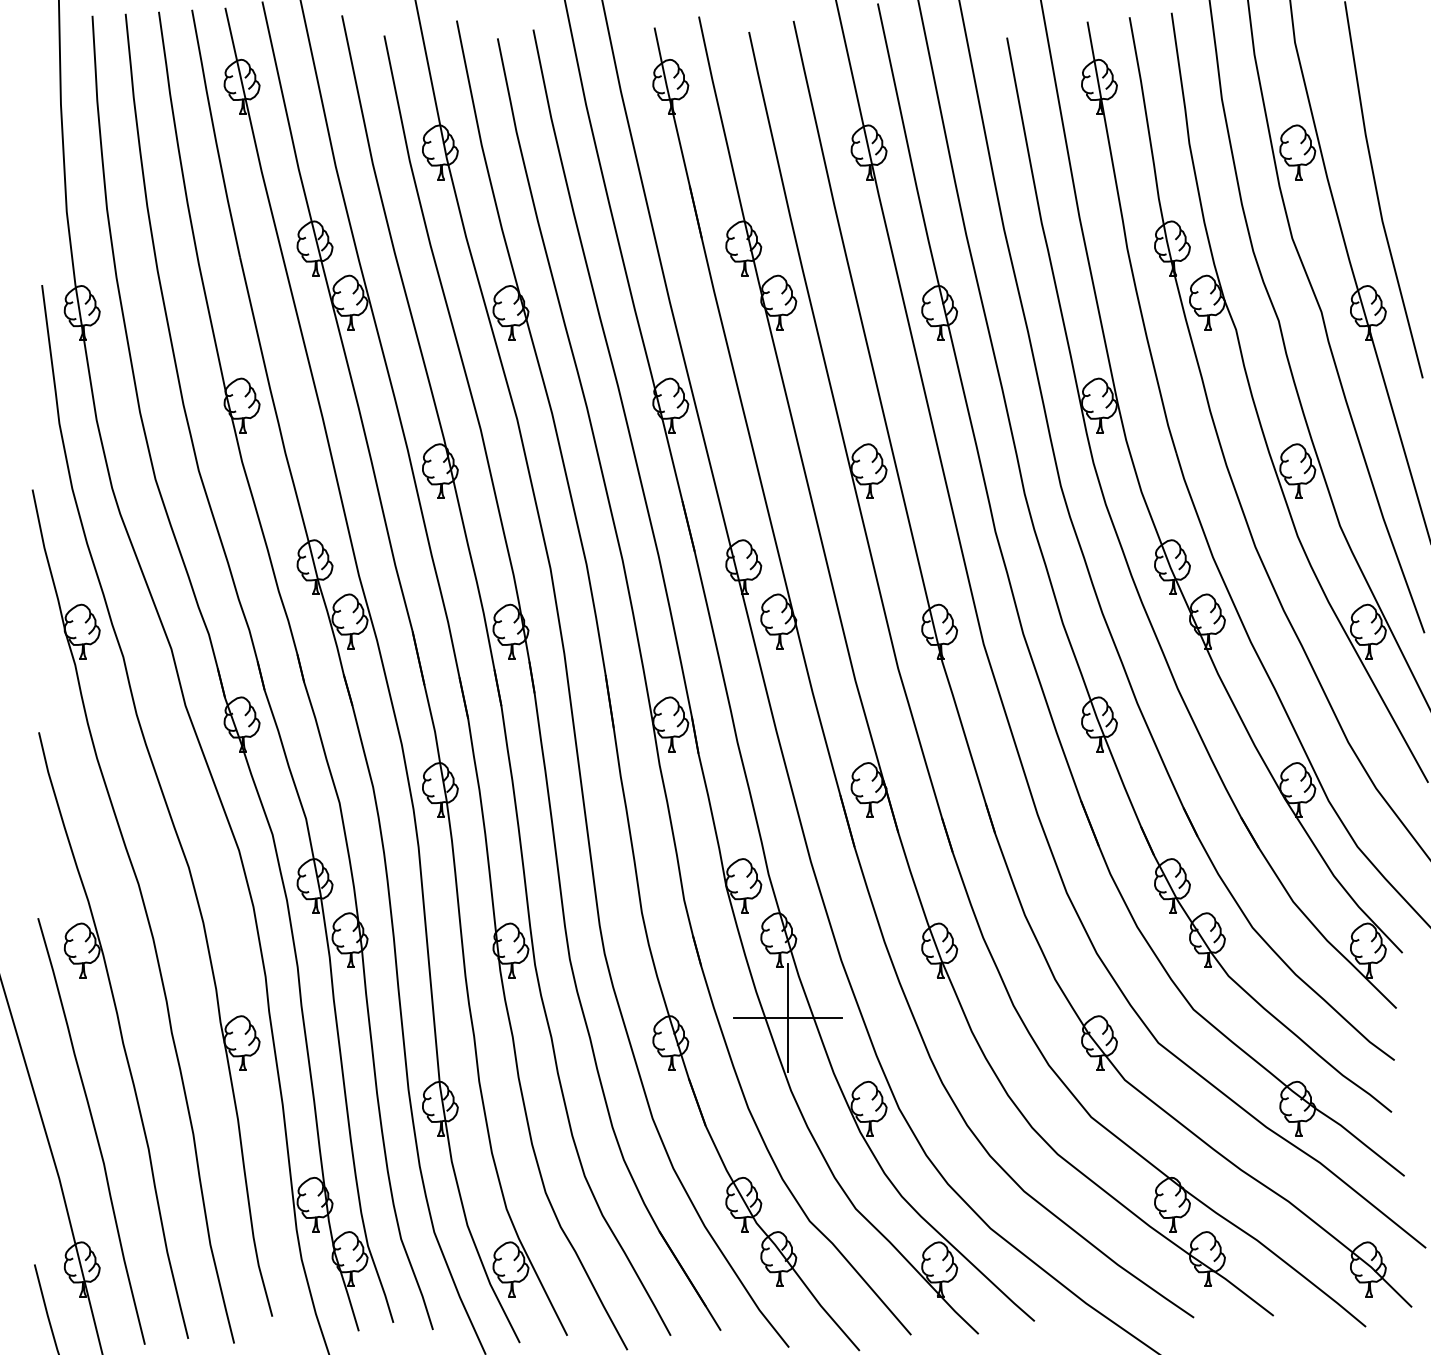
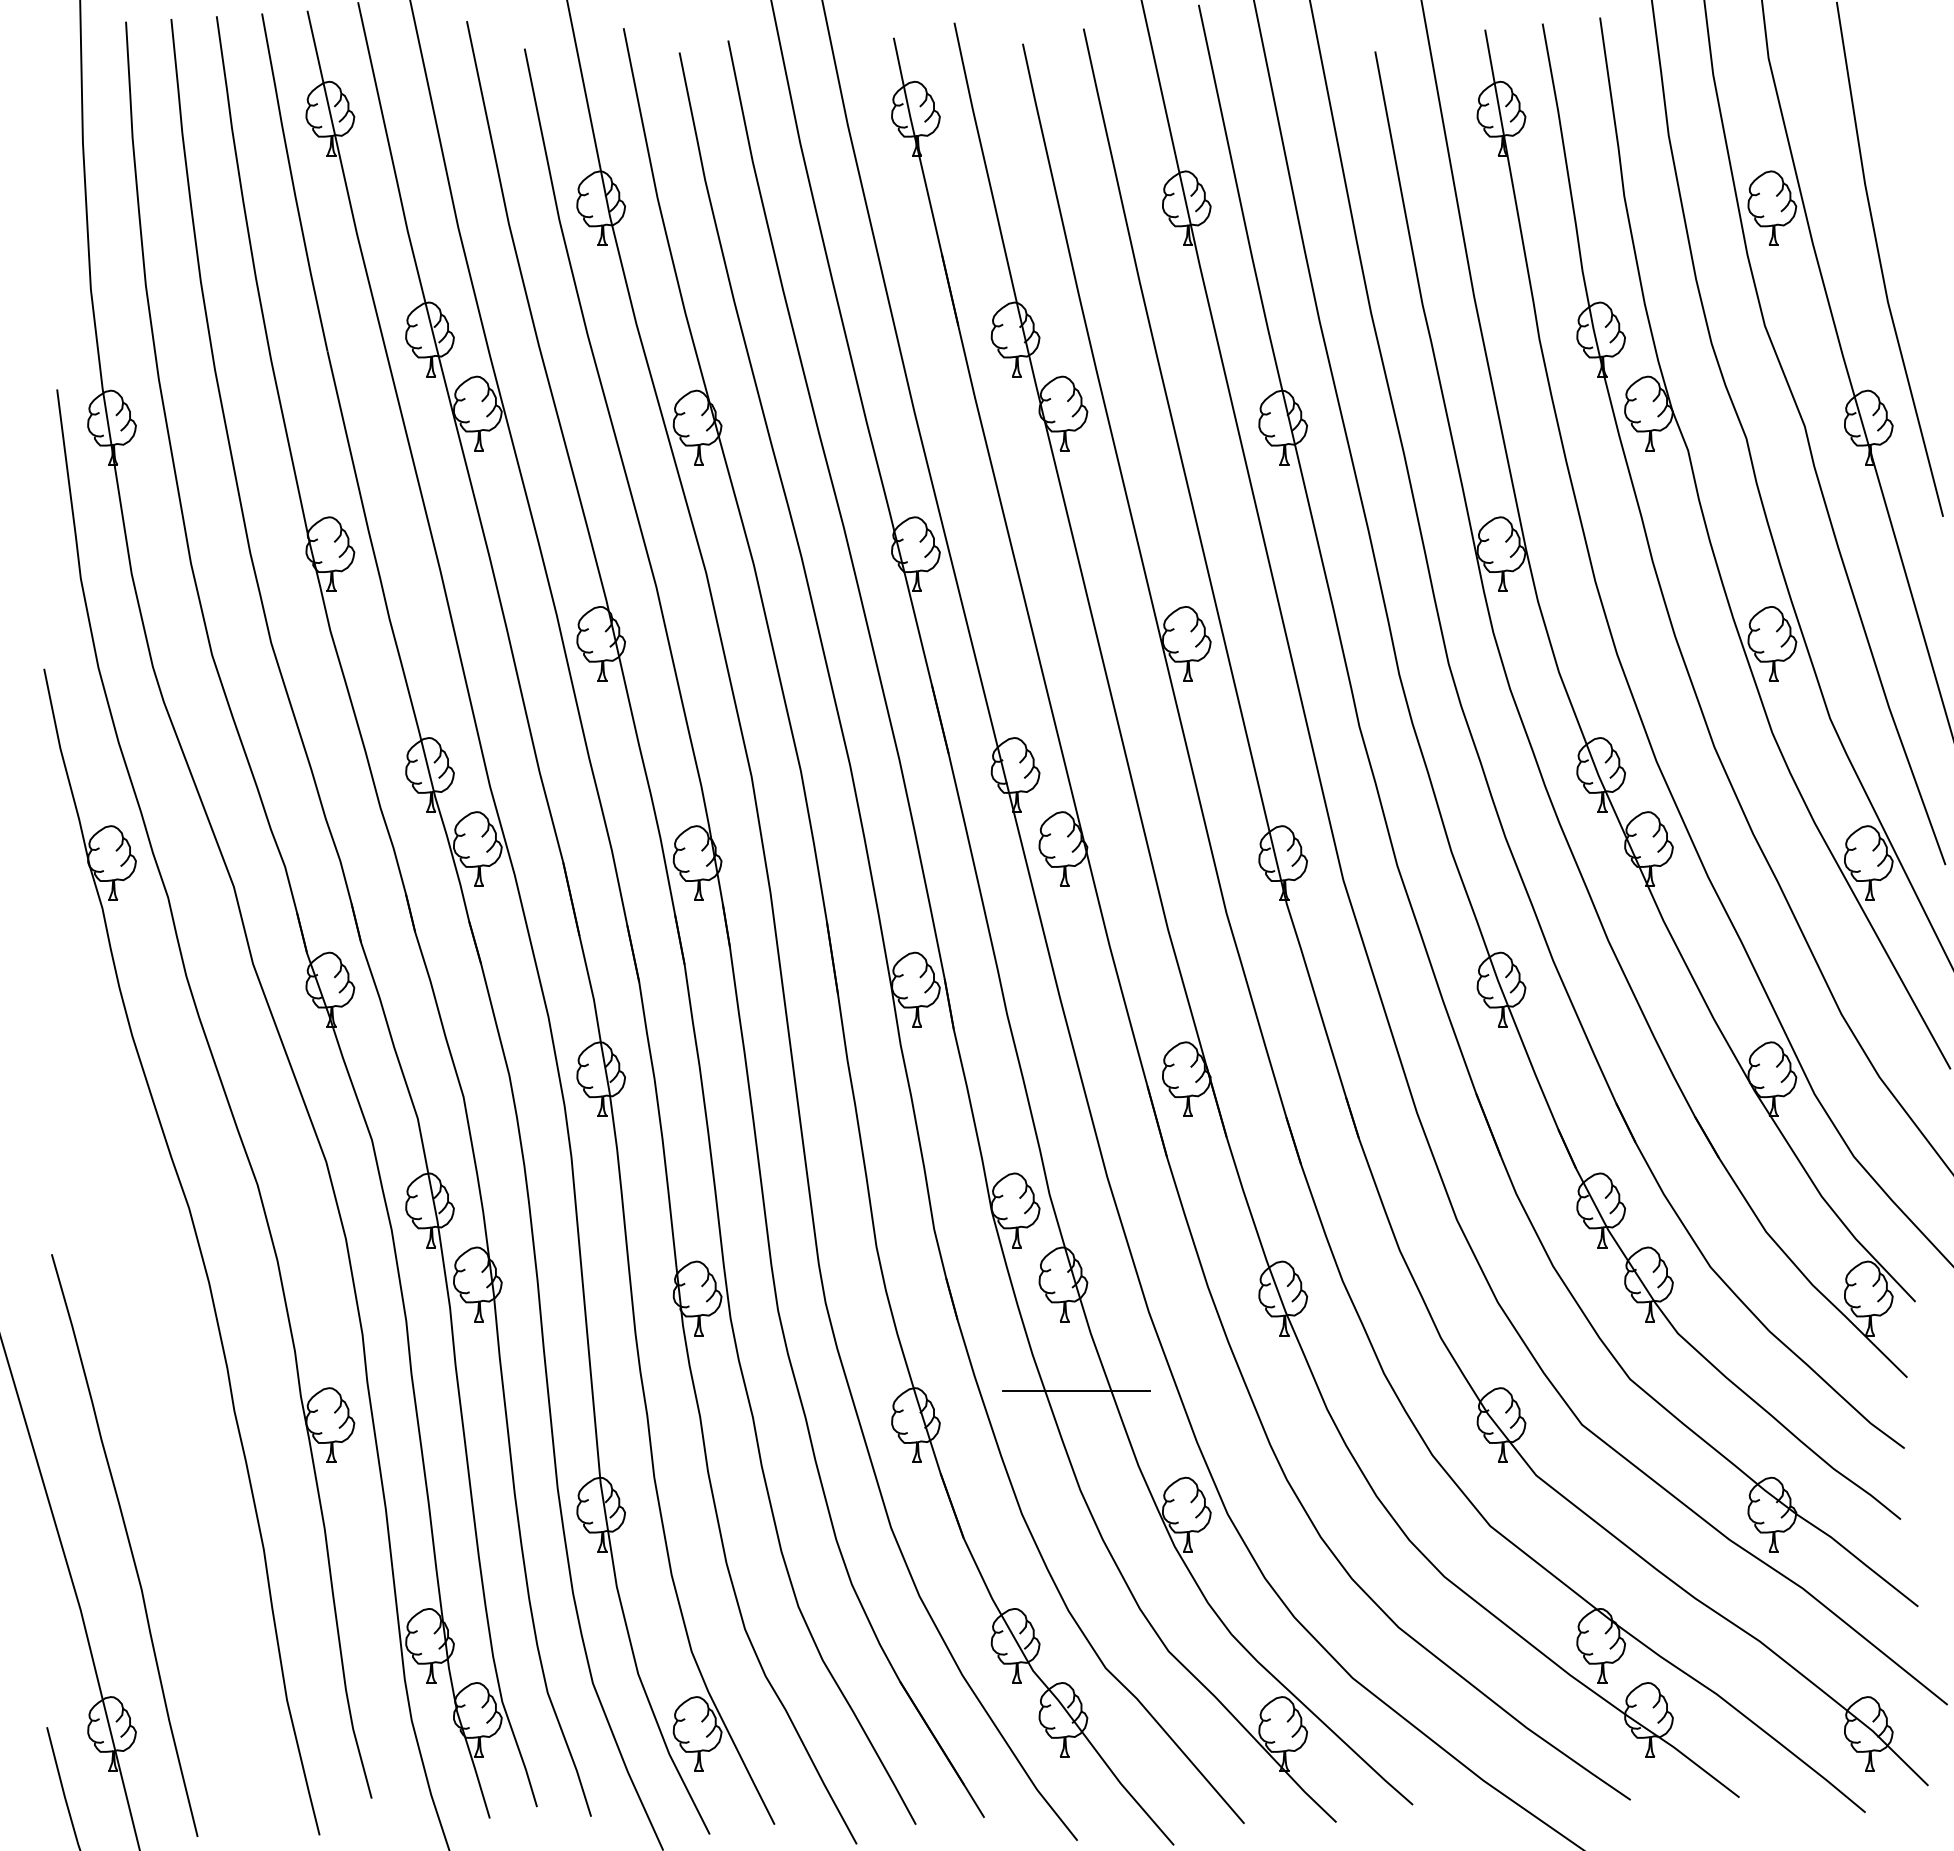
line: (788, 1017) -> (1076, 1390), removed
part: (120, 1035) -> (164, 1414), removed

